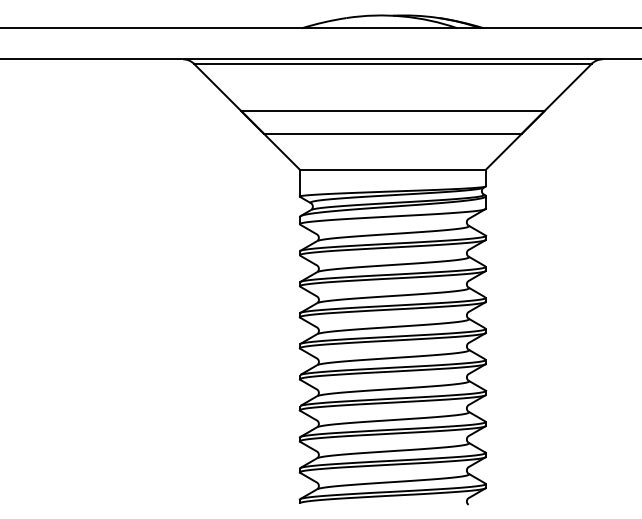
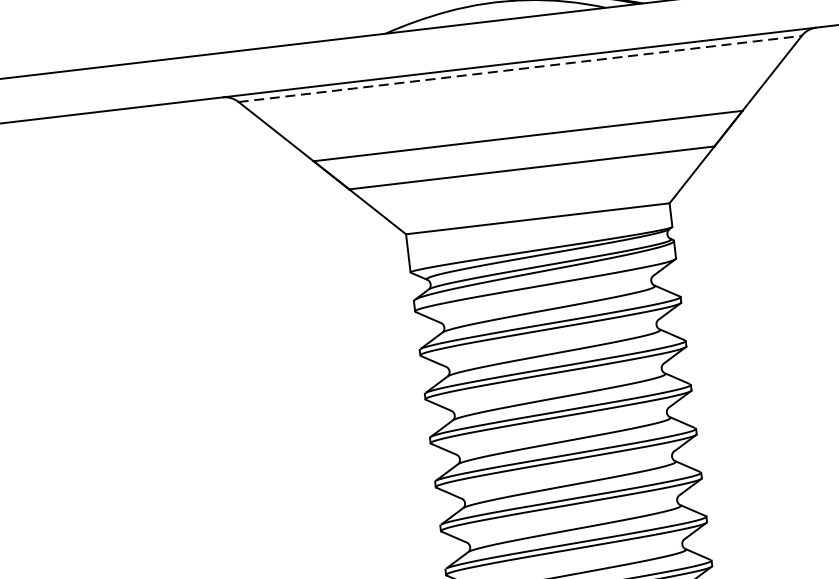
line: (392, 63) -> (519, 68), solid -> dashed

